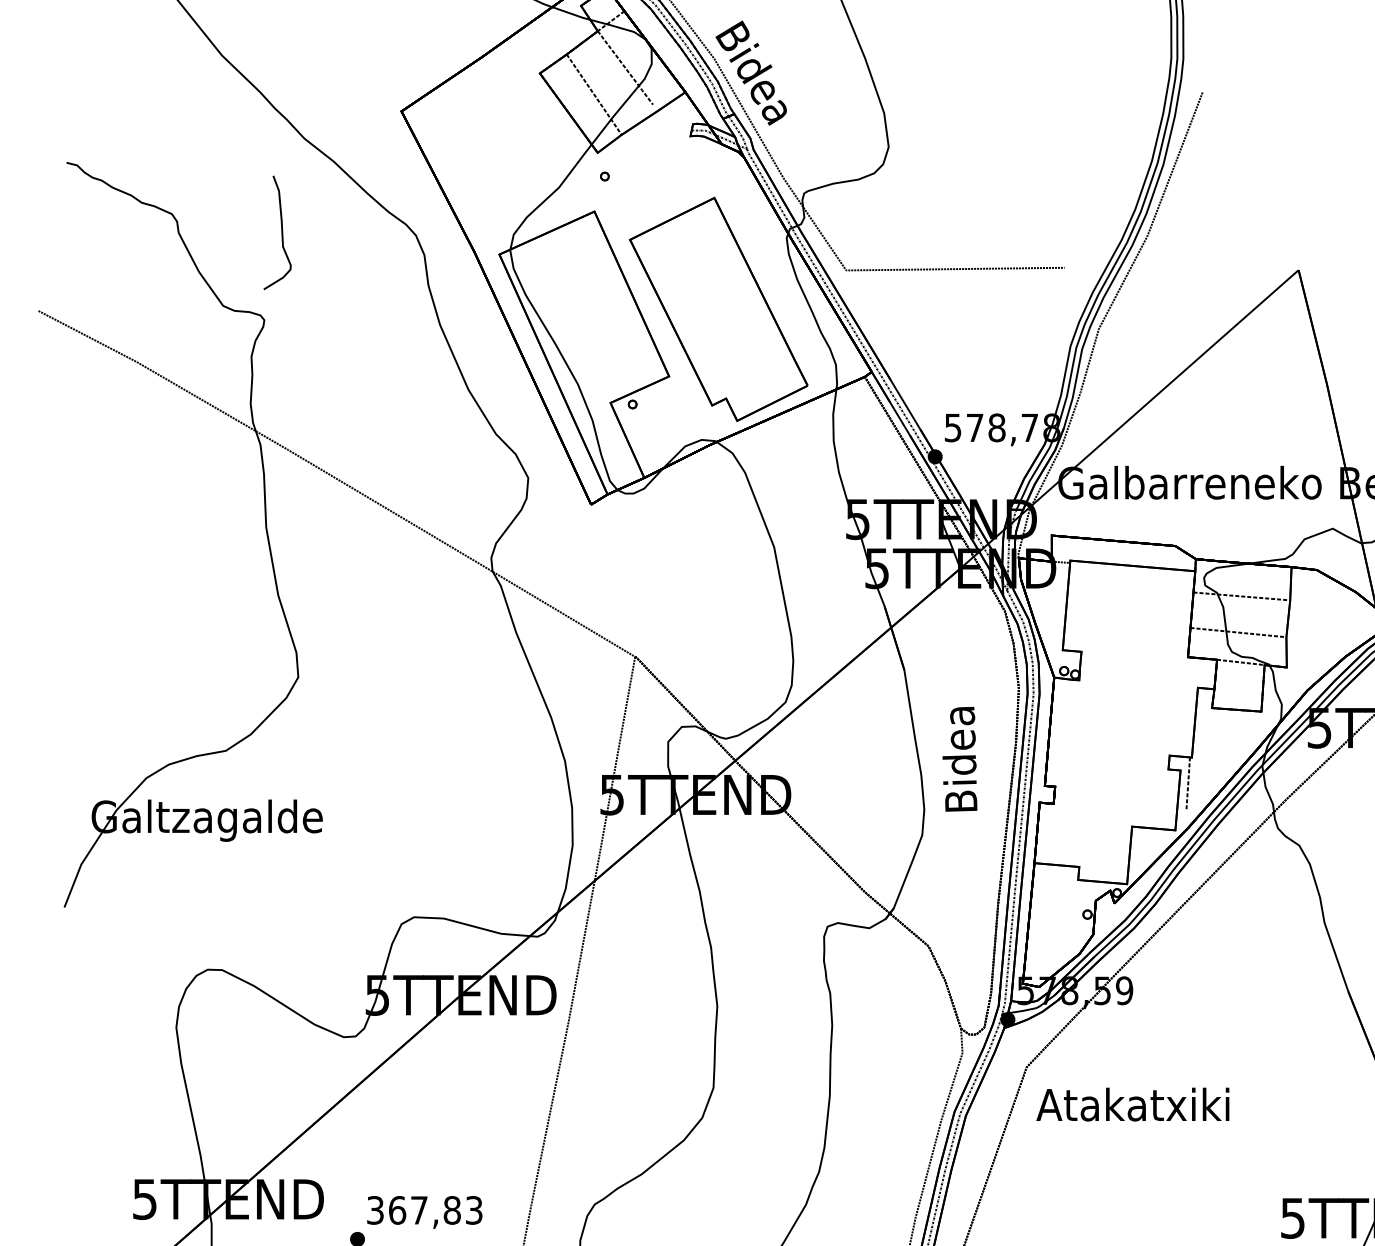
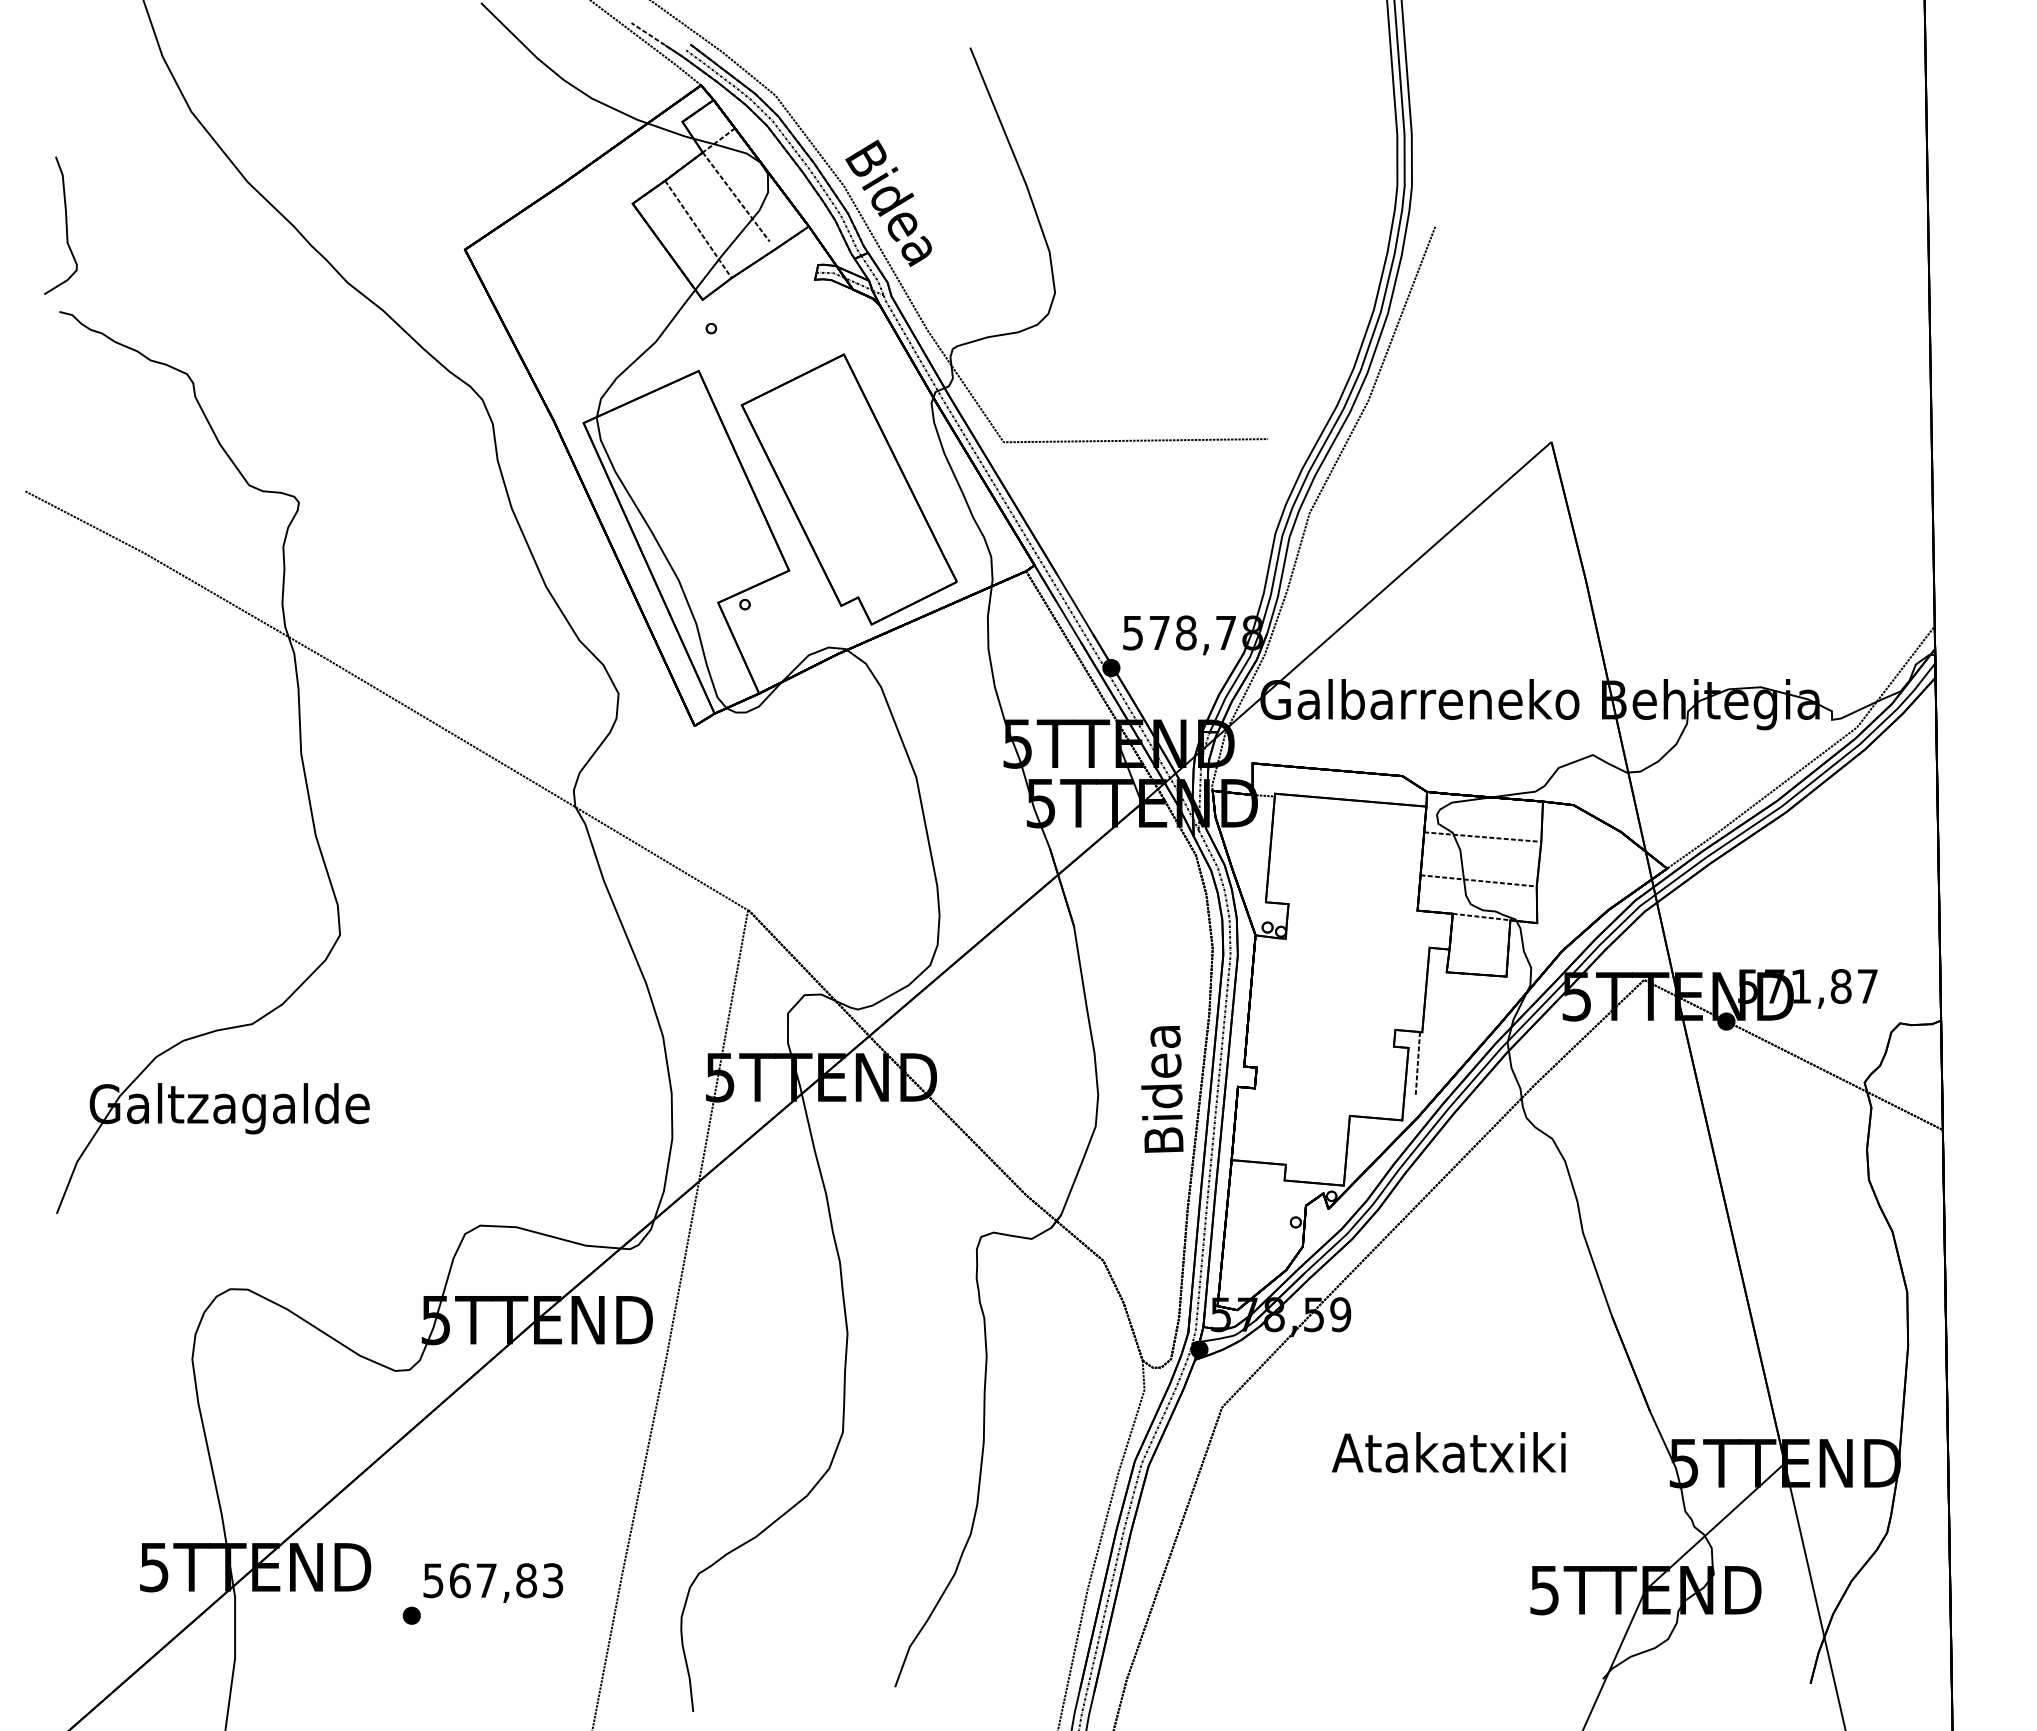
curve: (281, 232) -> (65, 225), moved
text: (960, 758) -> (1162, 1088), moved
text: (1132, 1104) -> (1448, 1452), moved
text: (375, 1210) -> (433, 1580), 367,83 -> 567,83

